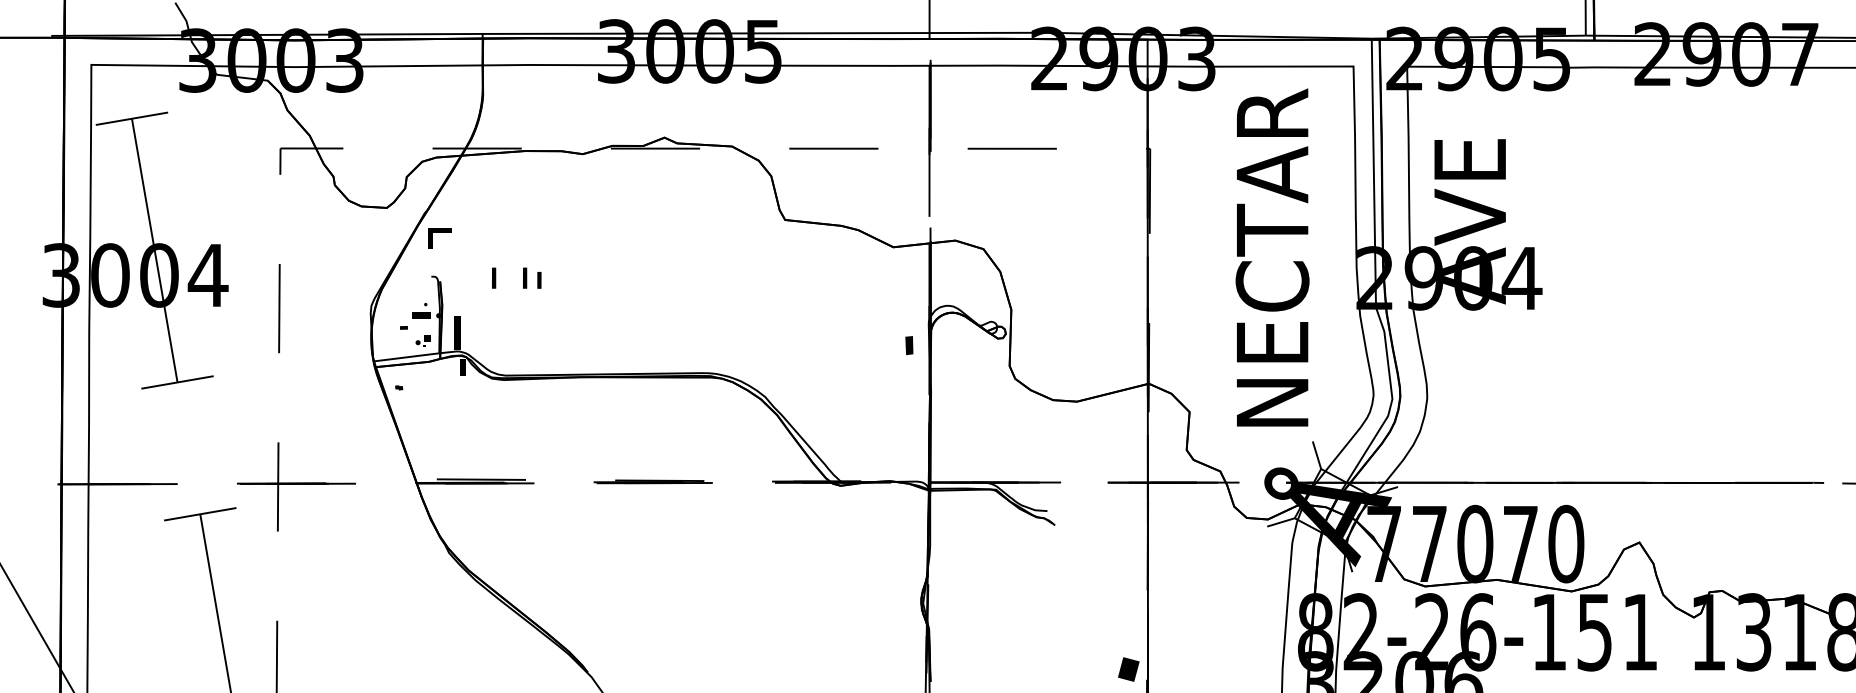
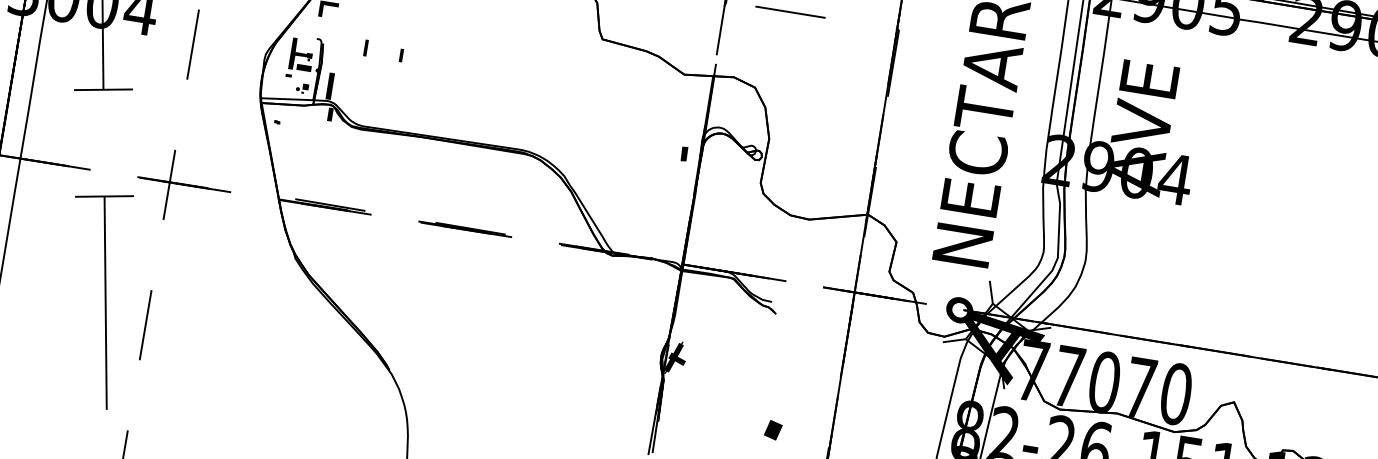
line: (525, 277) -> (390, 51), removed
fill: (415, 299) -> (301, 54), added
fill: (939, 599) -> (675, 357), added
part: (1128, 669) -> (773, 430), moved

